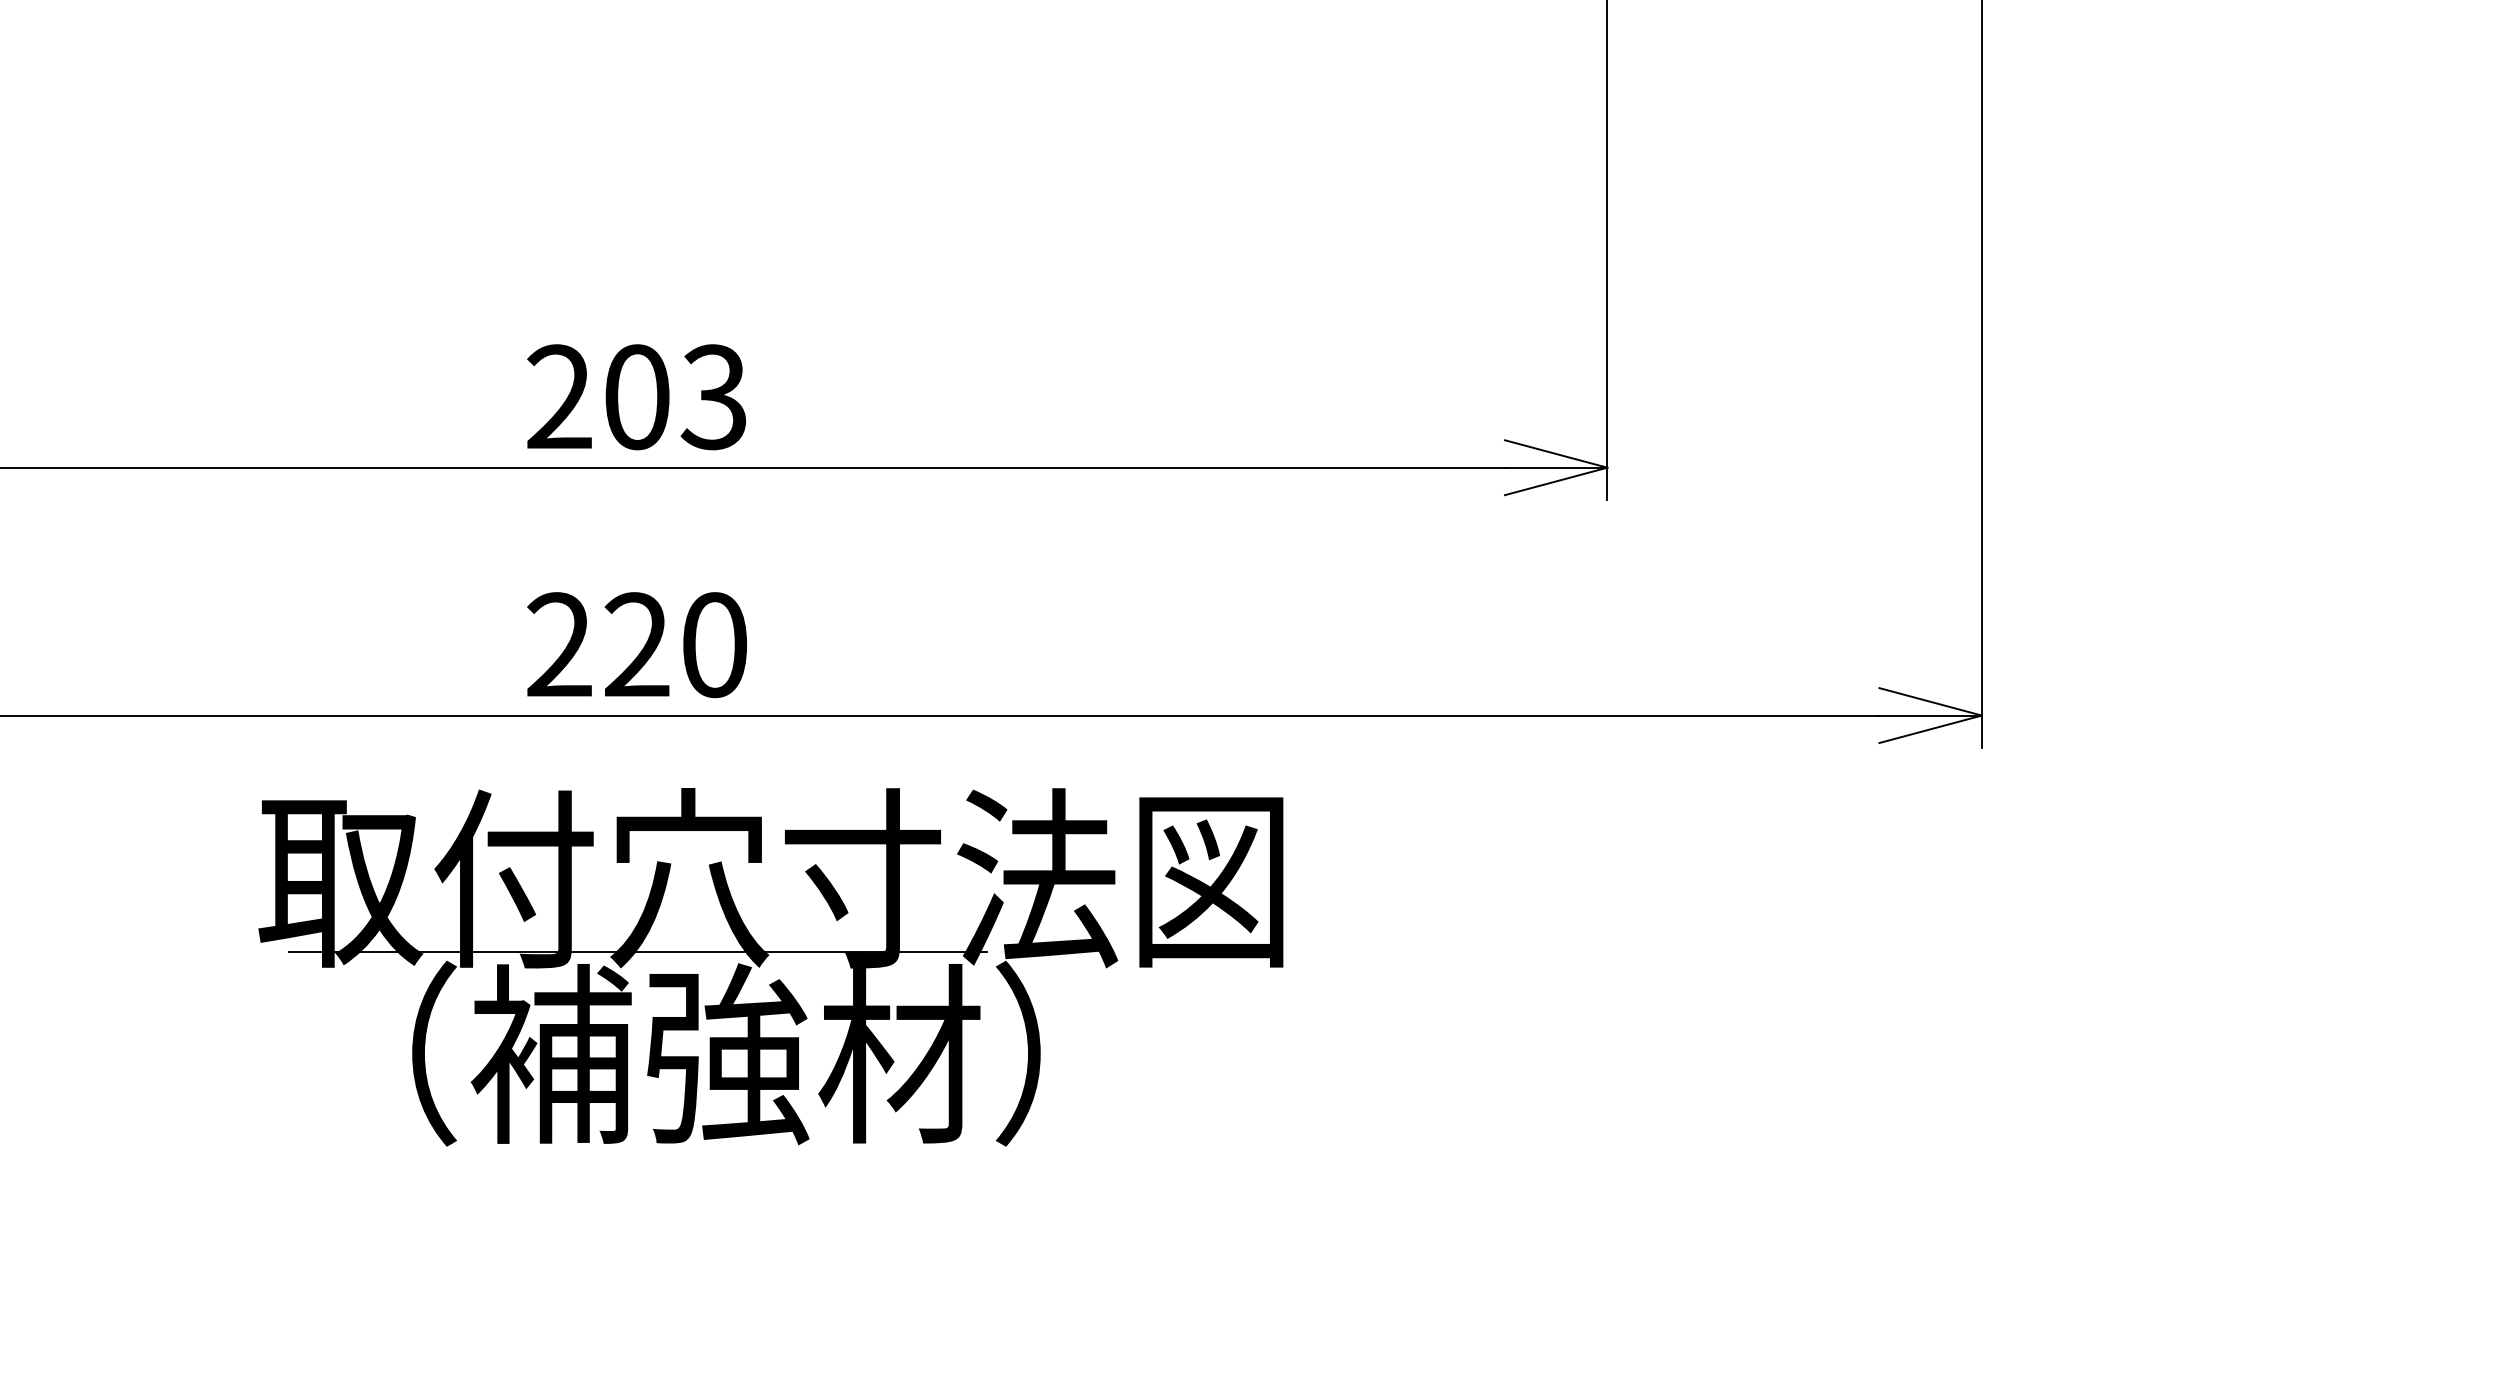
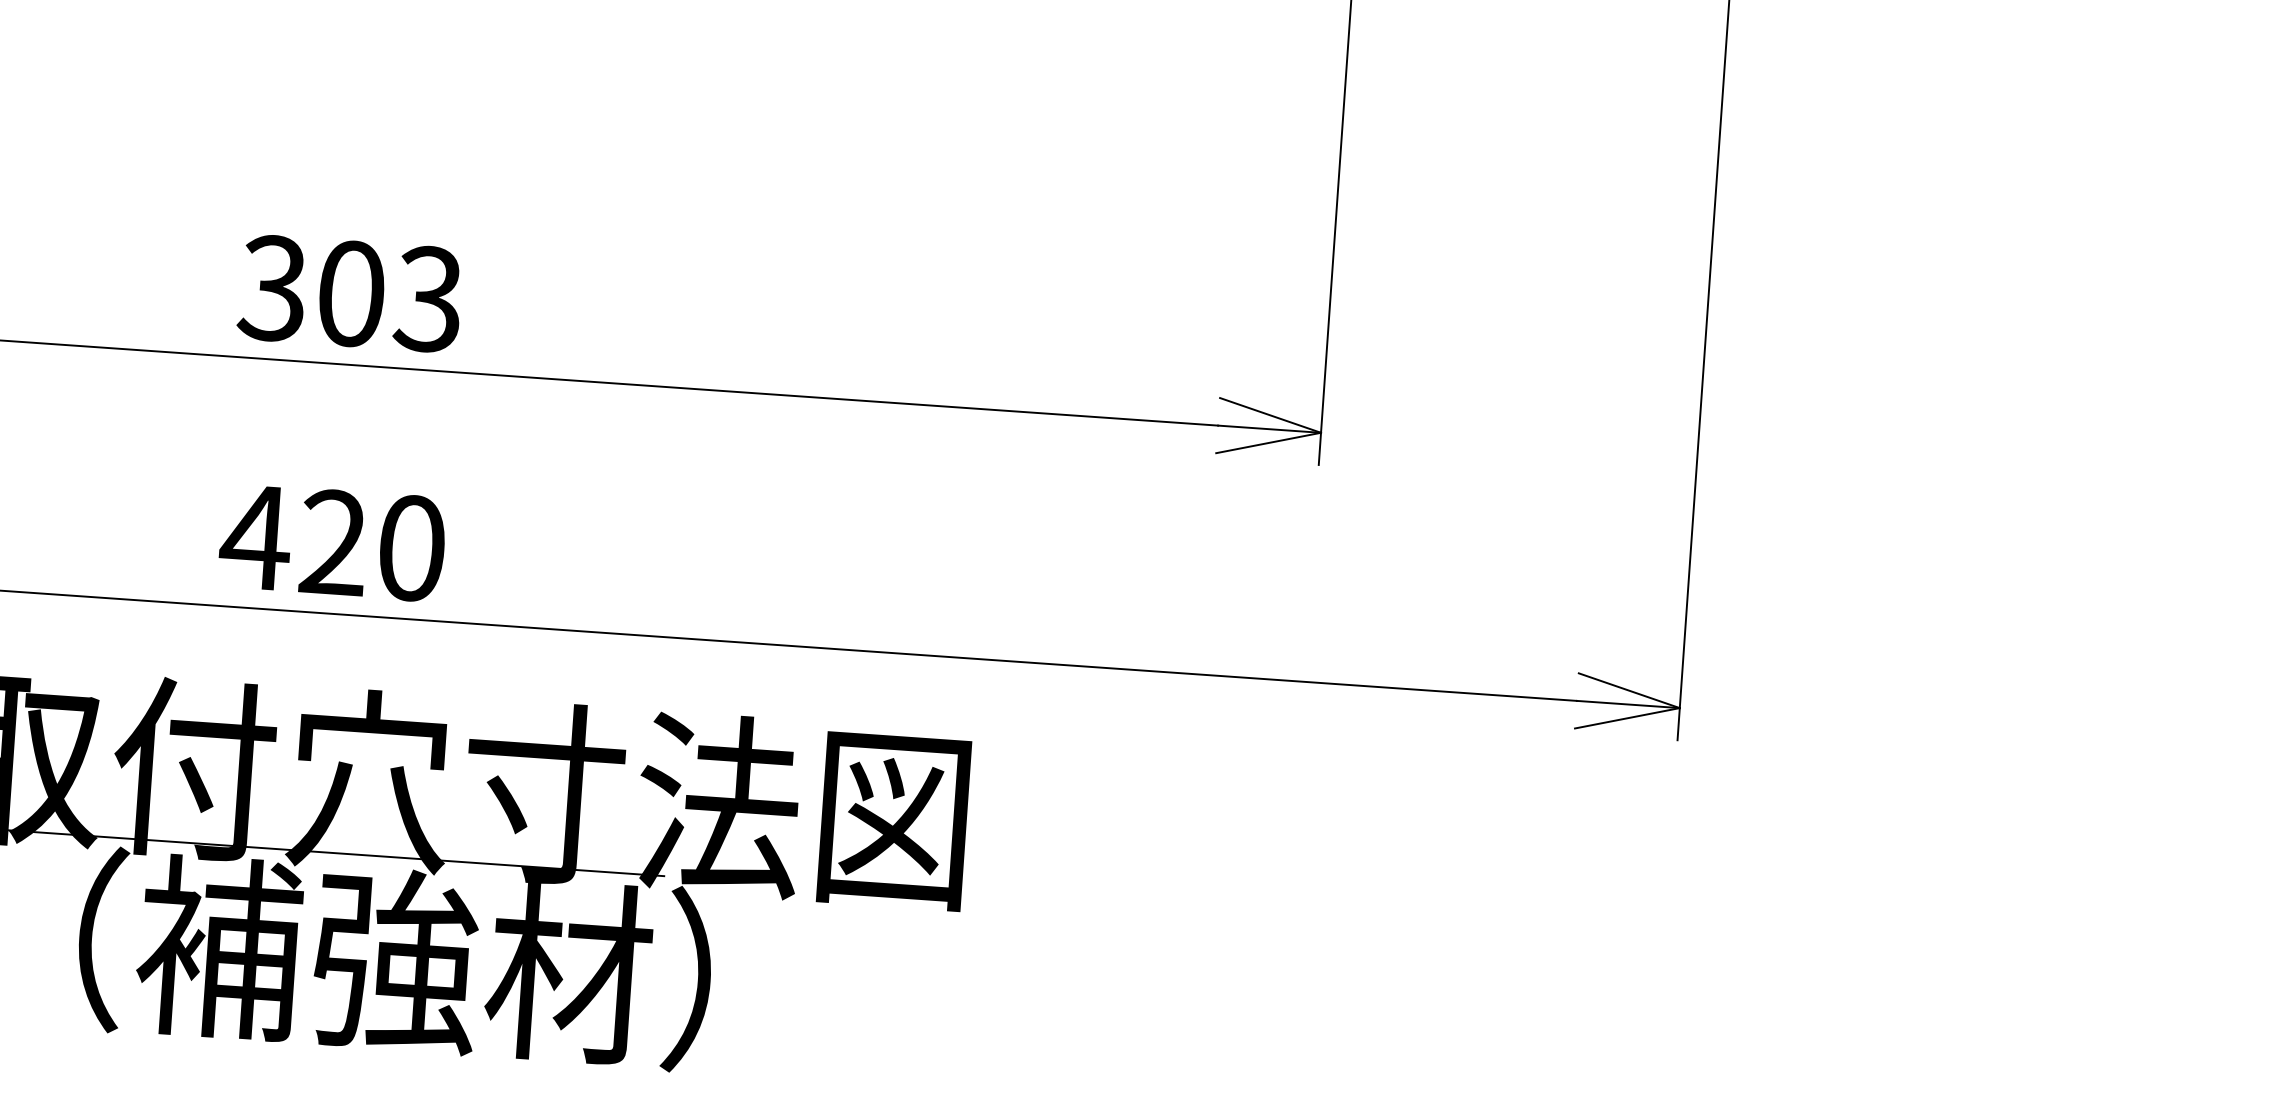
text: (558, 397) -> (272, 288), 203 -> 303
text: (559, 644) -> (255, 536), 220 -> 420

